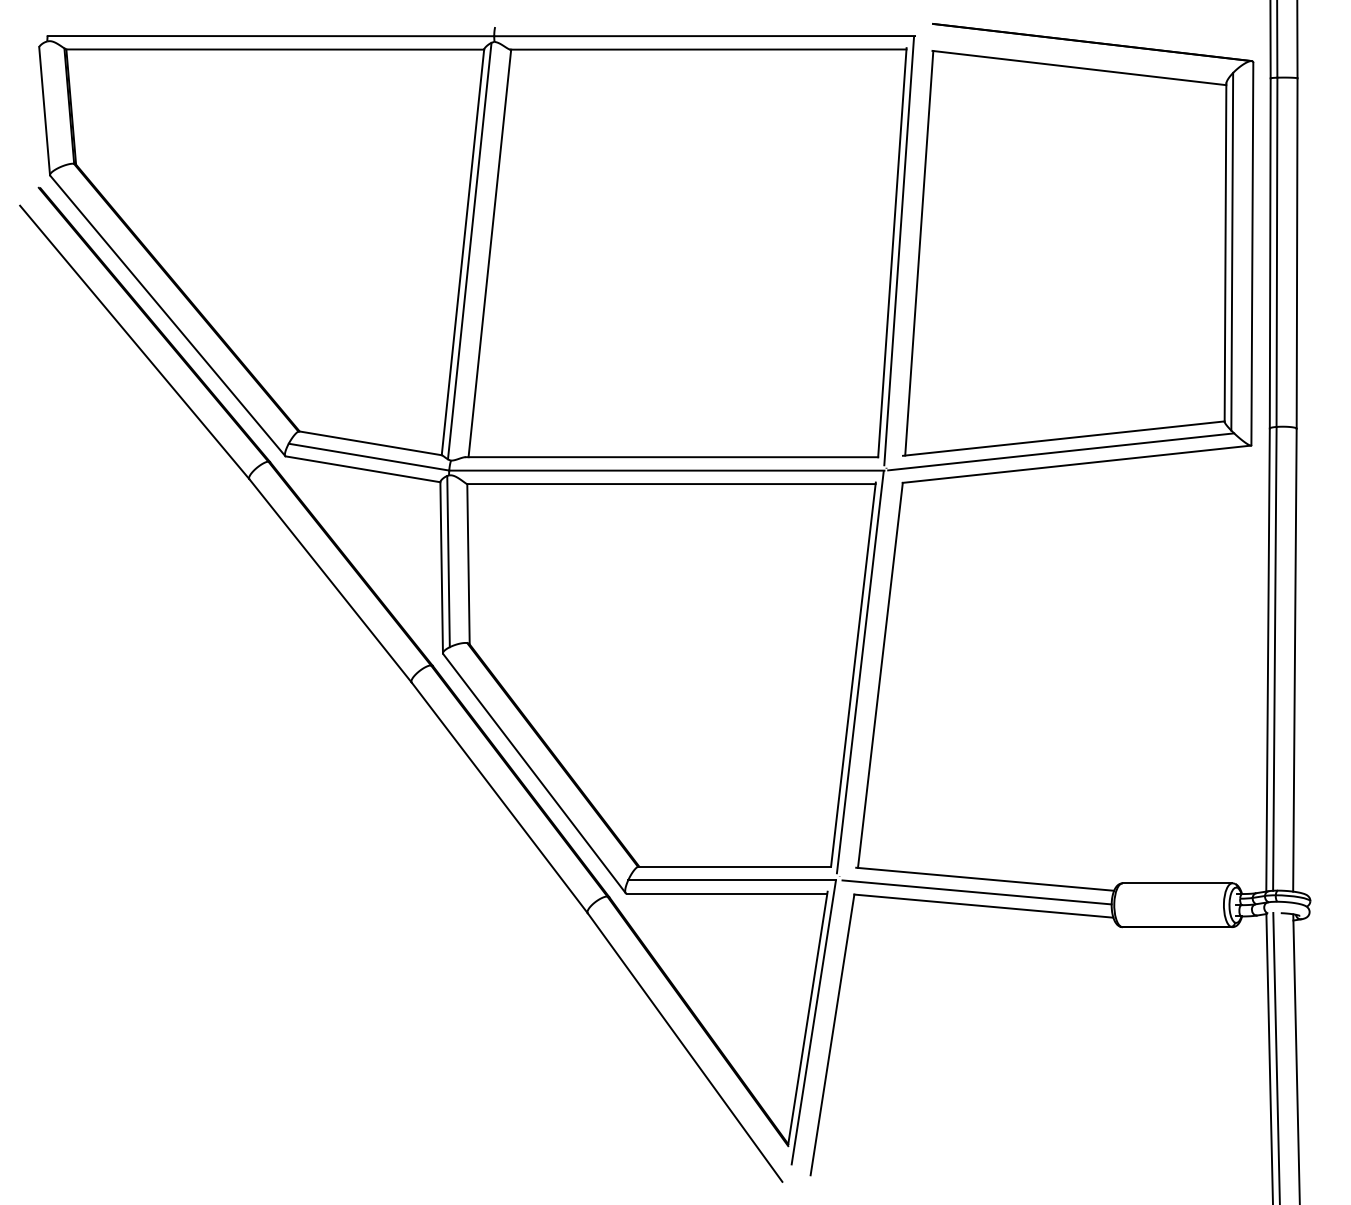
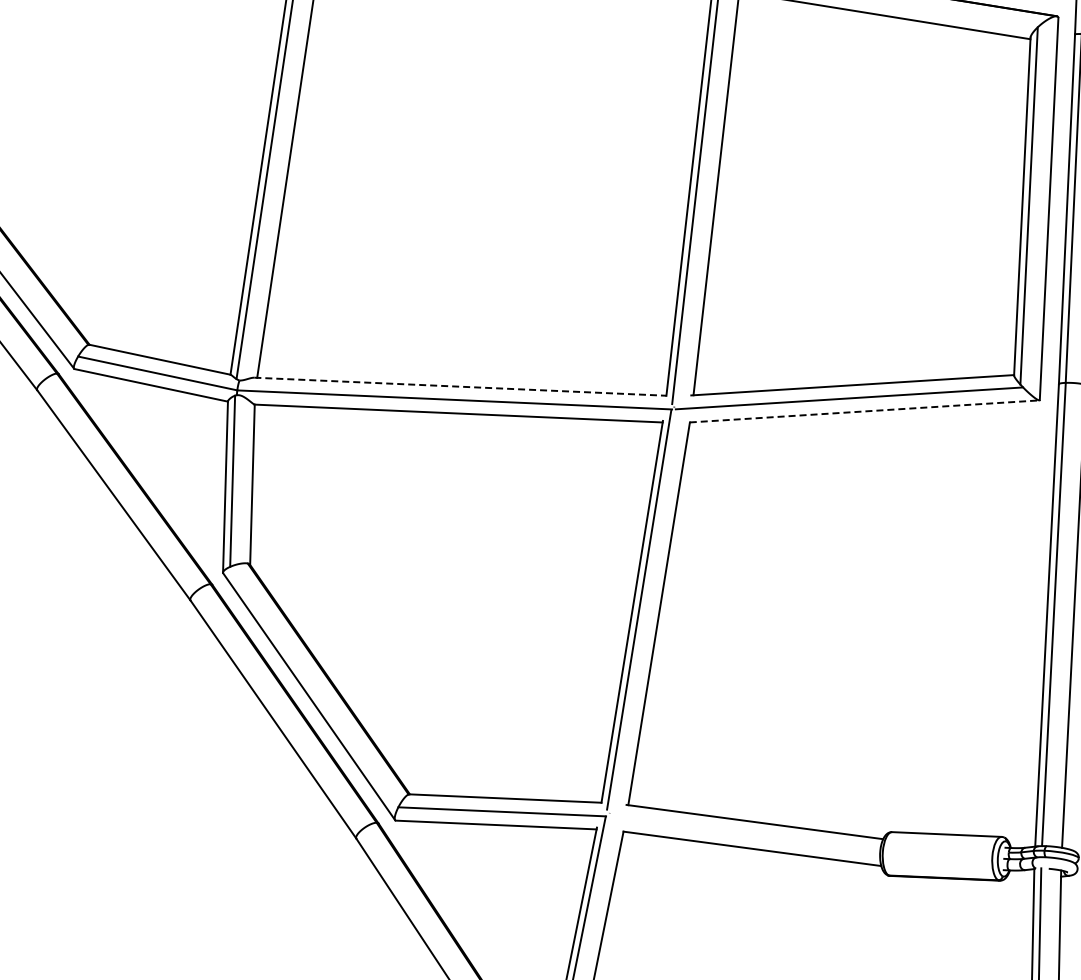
line: (672, 457) -> (460, 387), solid -> dashed
line: (1077, 464) -> (865, 411), solid -> dashed
line: (976, 892) -> (745, 834), removed

